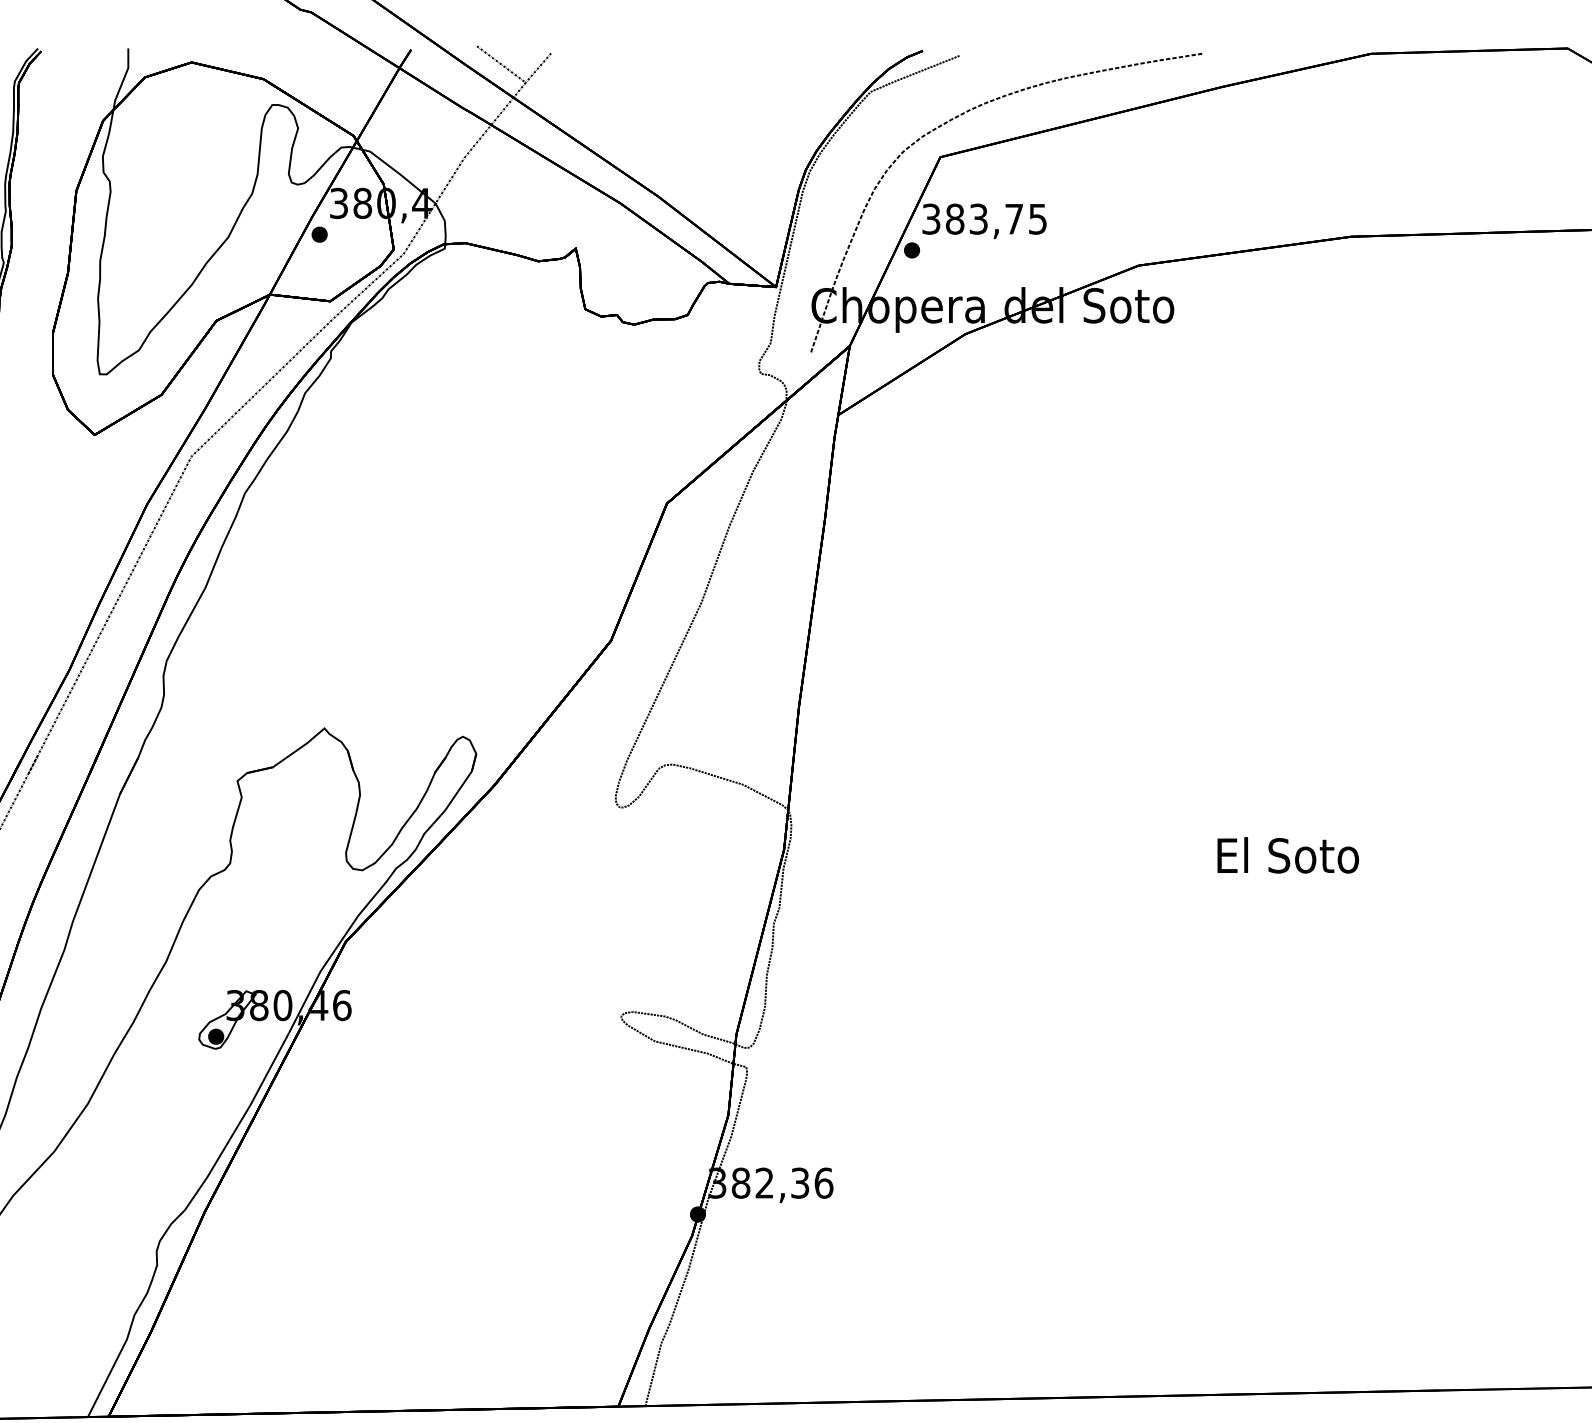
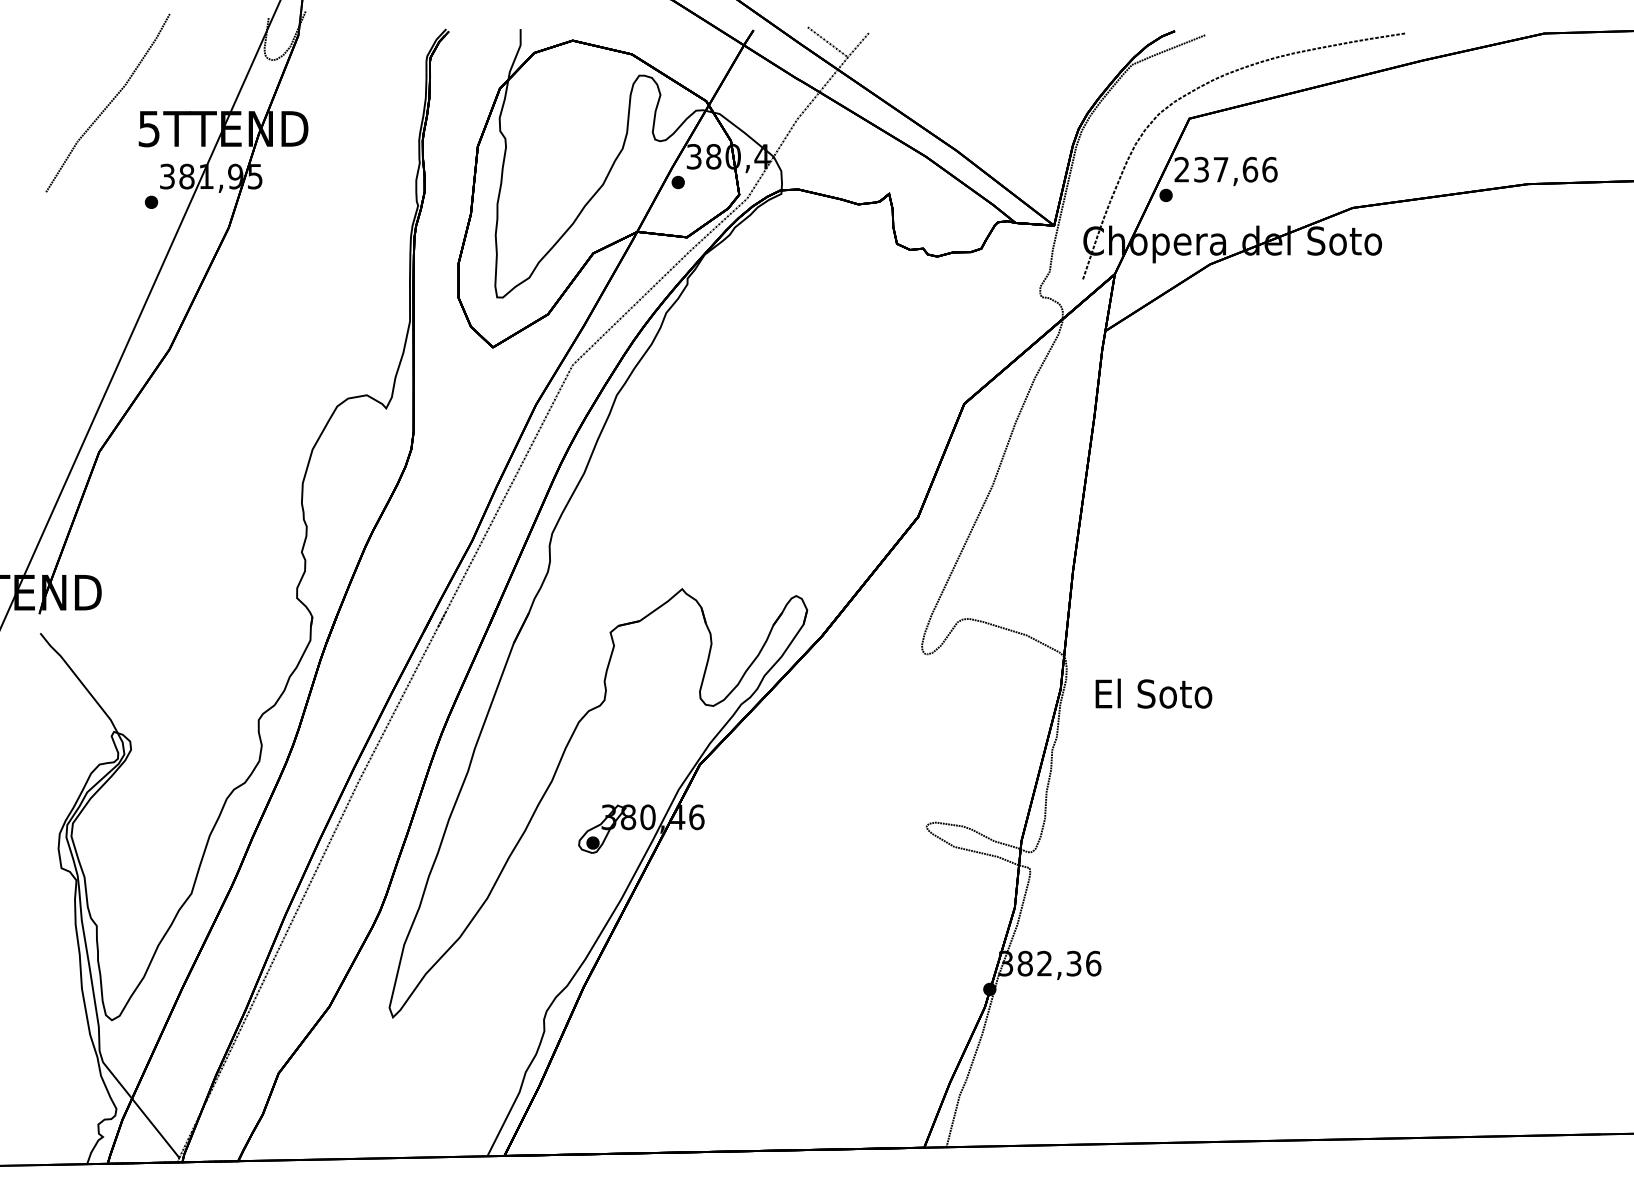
text: (984, 218) -> (1225, 169), 383,75 -> 237,66
text: (1287, 855) -> (1153, 693), moved

